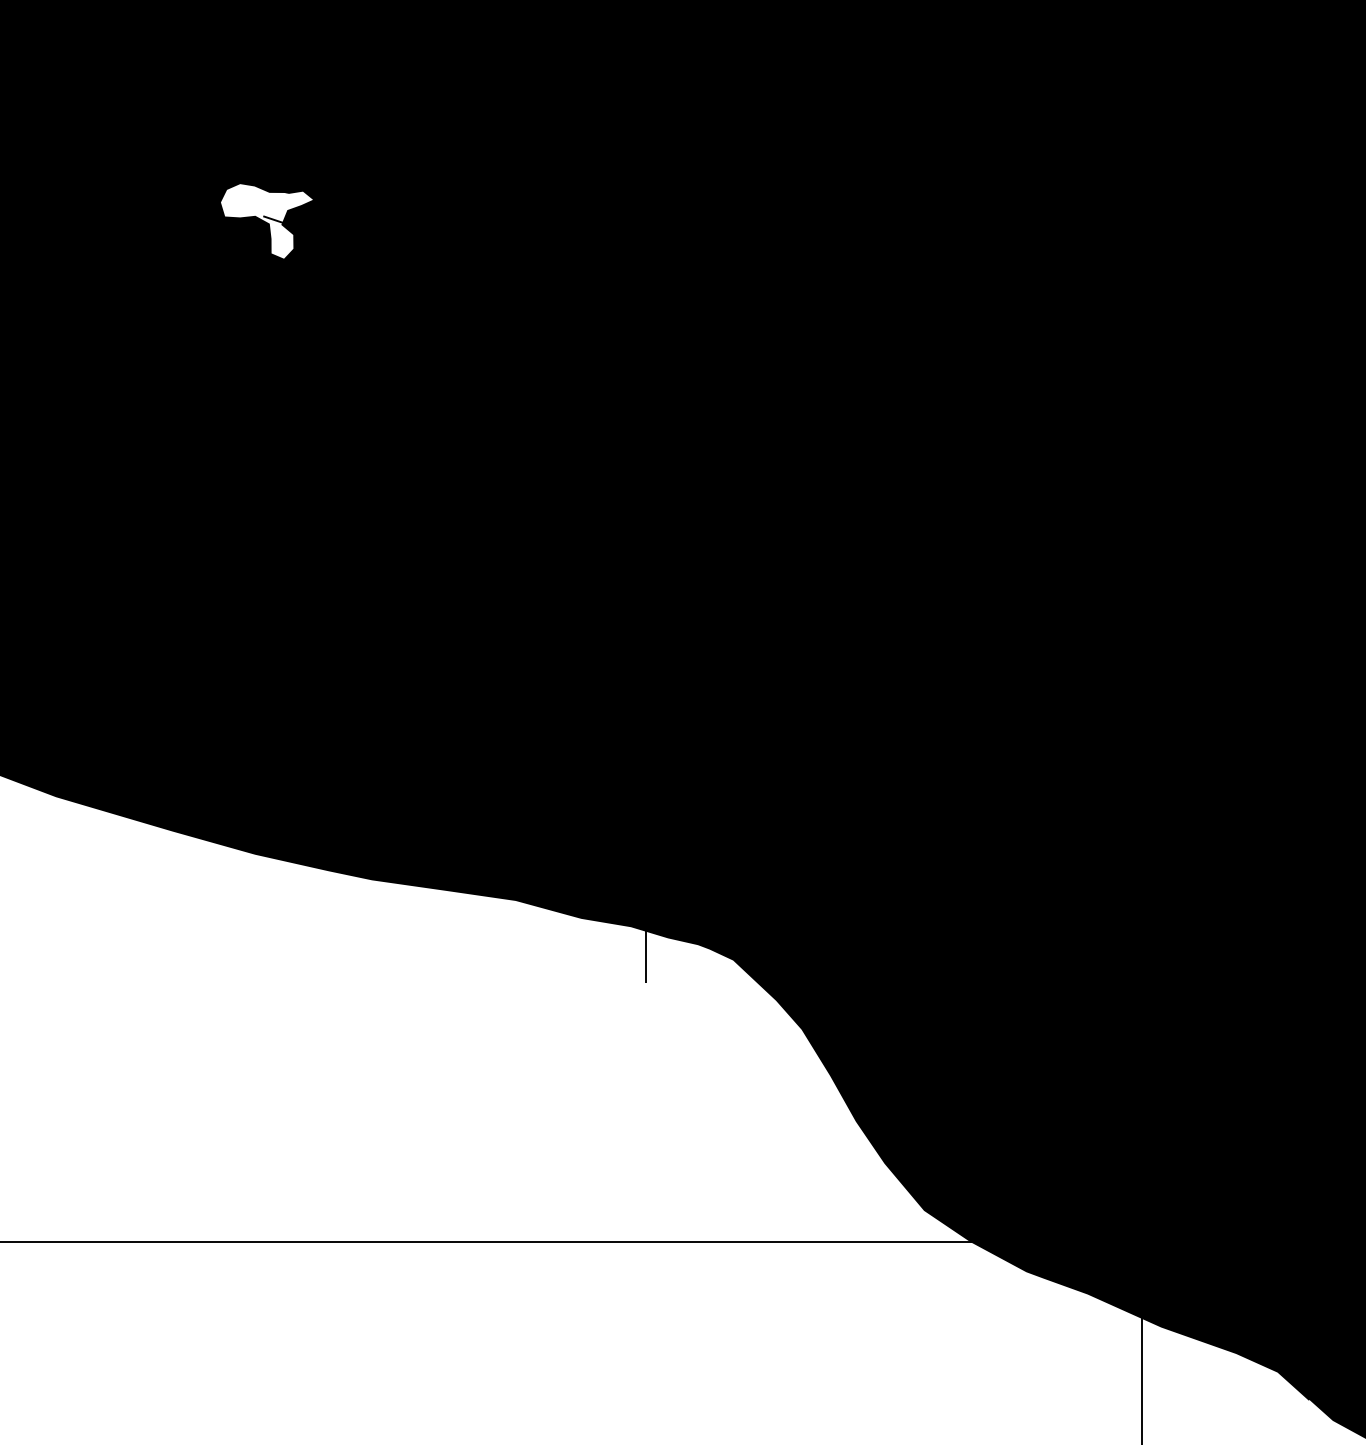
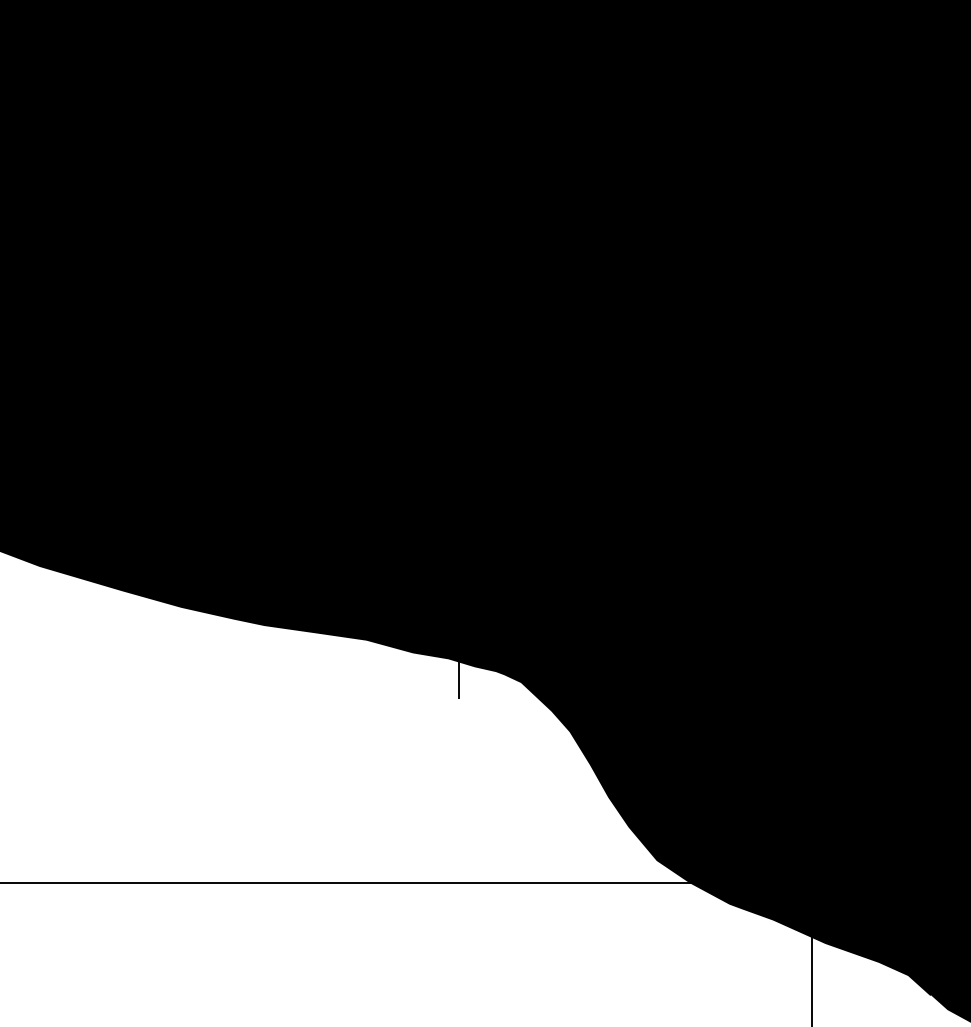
fill: (266, 221) -> (189, 157), added

